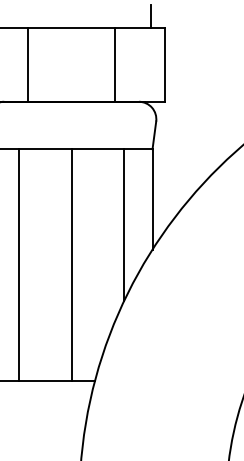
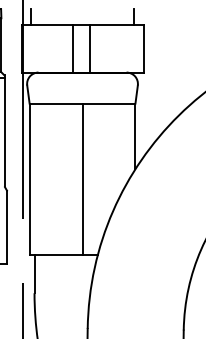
line: (28, 64) -> (73, 48), moved
line: (115, 64) -> (90, 48), moved
line: (123, 225) -> (116, 153), removed
line: (19, 265) -> (48, 179), removed

